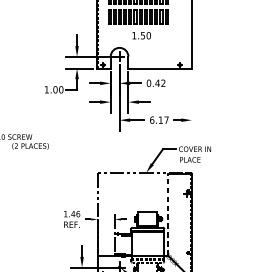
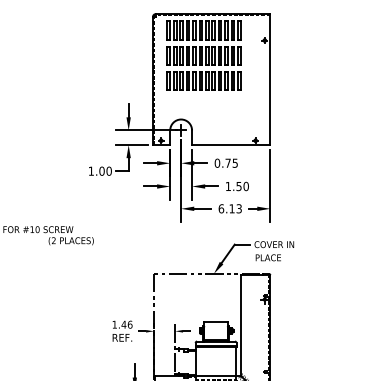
text: (141, 35) -> (237, 186), moved
text: (160, 82) -> (231, 162), 0.42 -> 0.75
line: (191, 101) -> (270, 185), added
text: (166, 119) -> (238, 208), 6.17 -> 6.13
line: (168, 214) -> (241, 325), dashed -> solid

